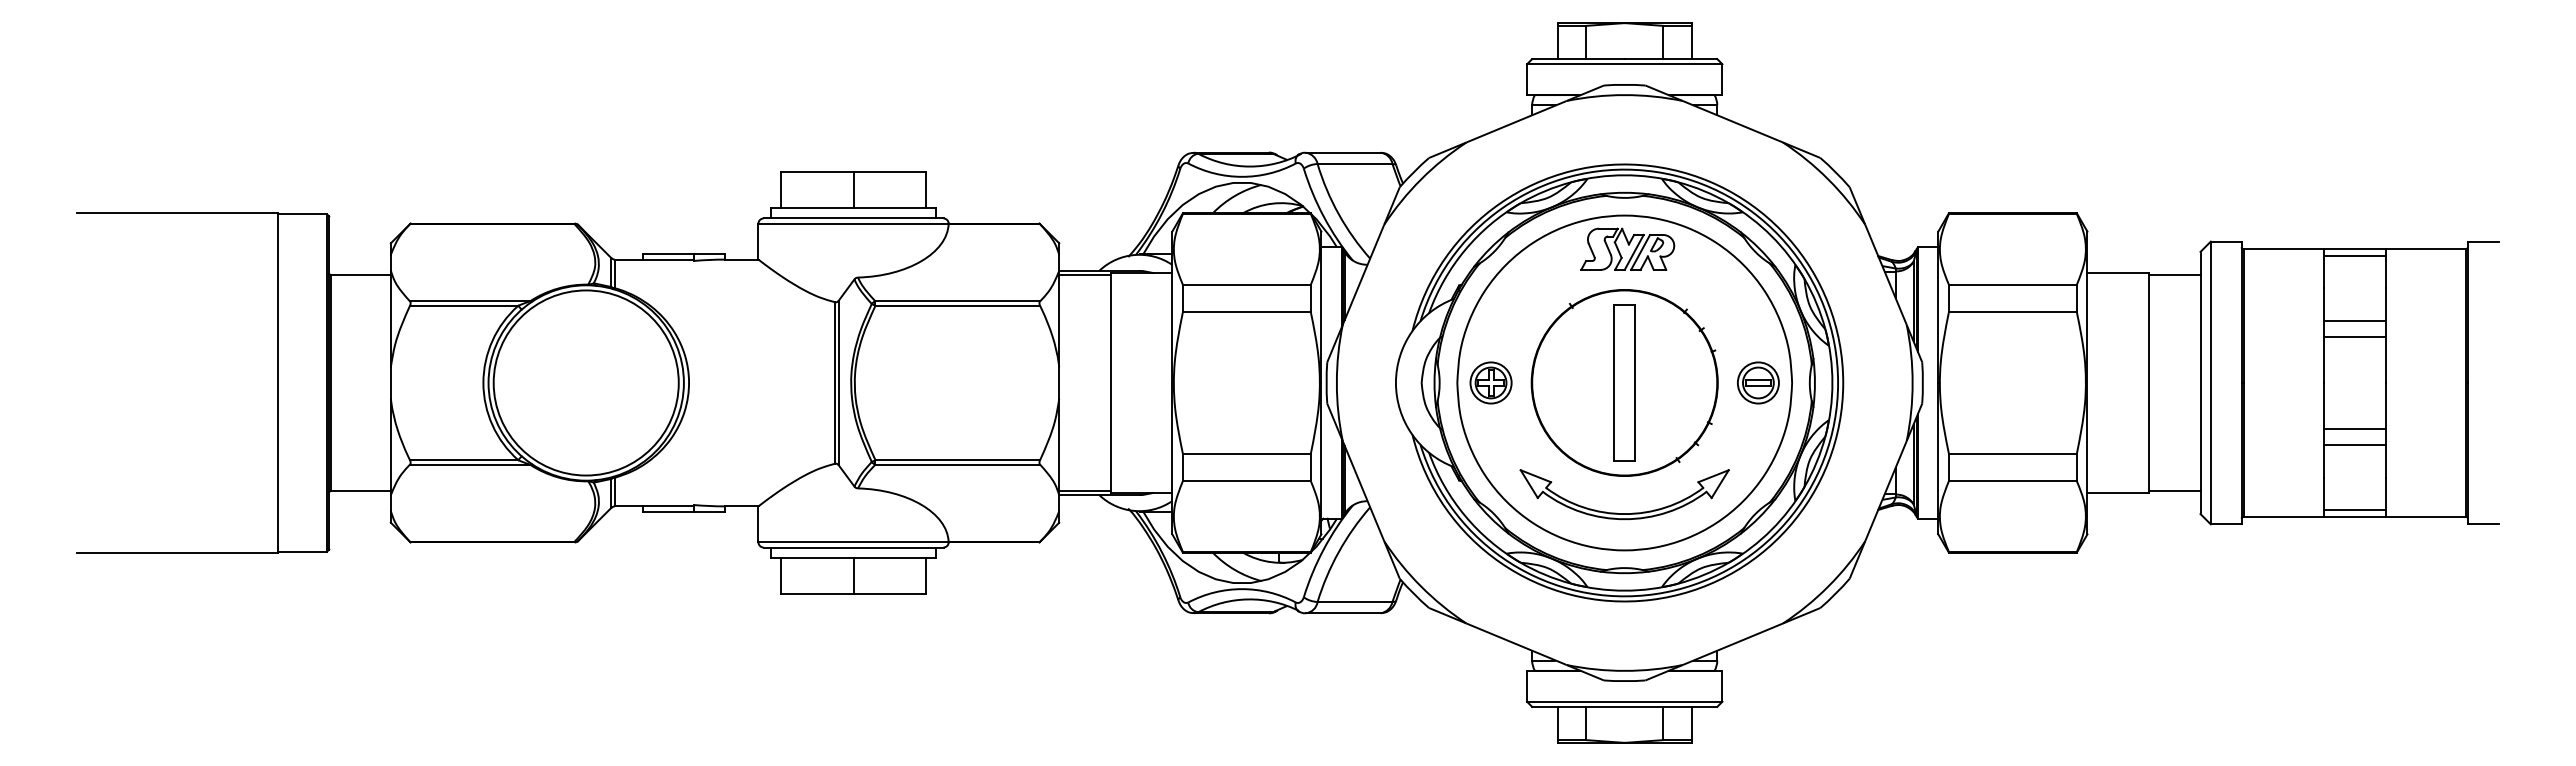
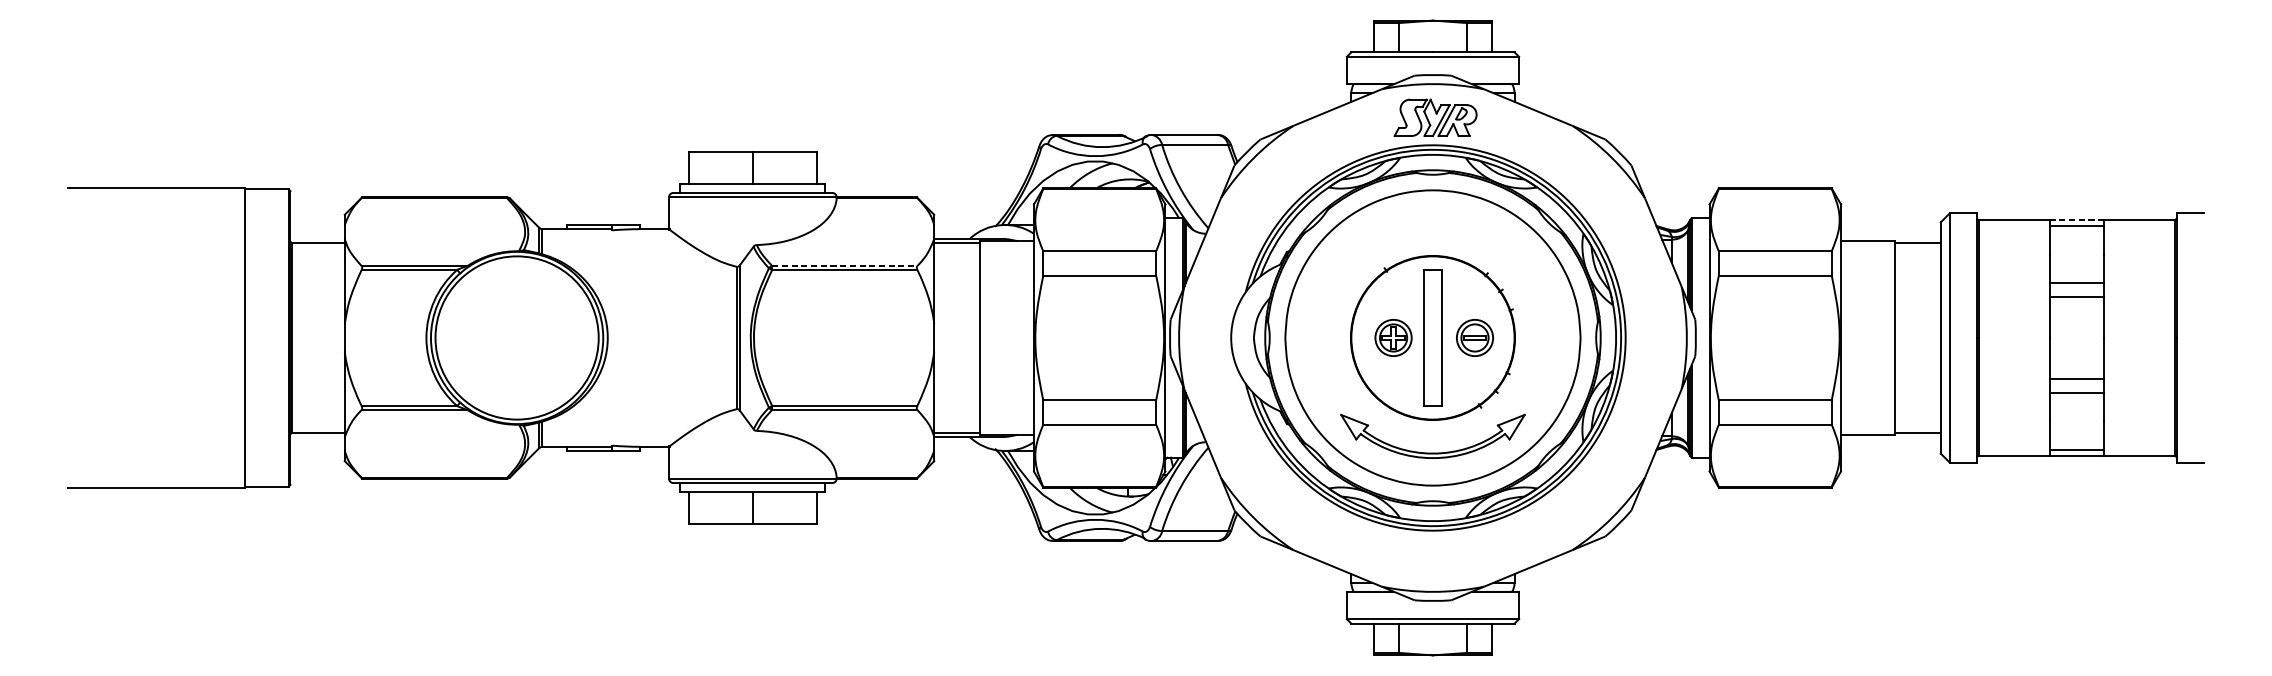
part: (1627, 248) -> (1435, 117), moved
line: (2354, 249) -> (2076, 220), solid -> dashed
line: (958, 301) -> (845, 266), solid -> dashed
part: (1490, 382) -> (1393, 337), moved
part: (1758, 382) -> (1475, 337), moved

